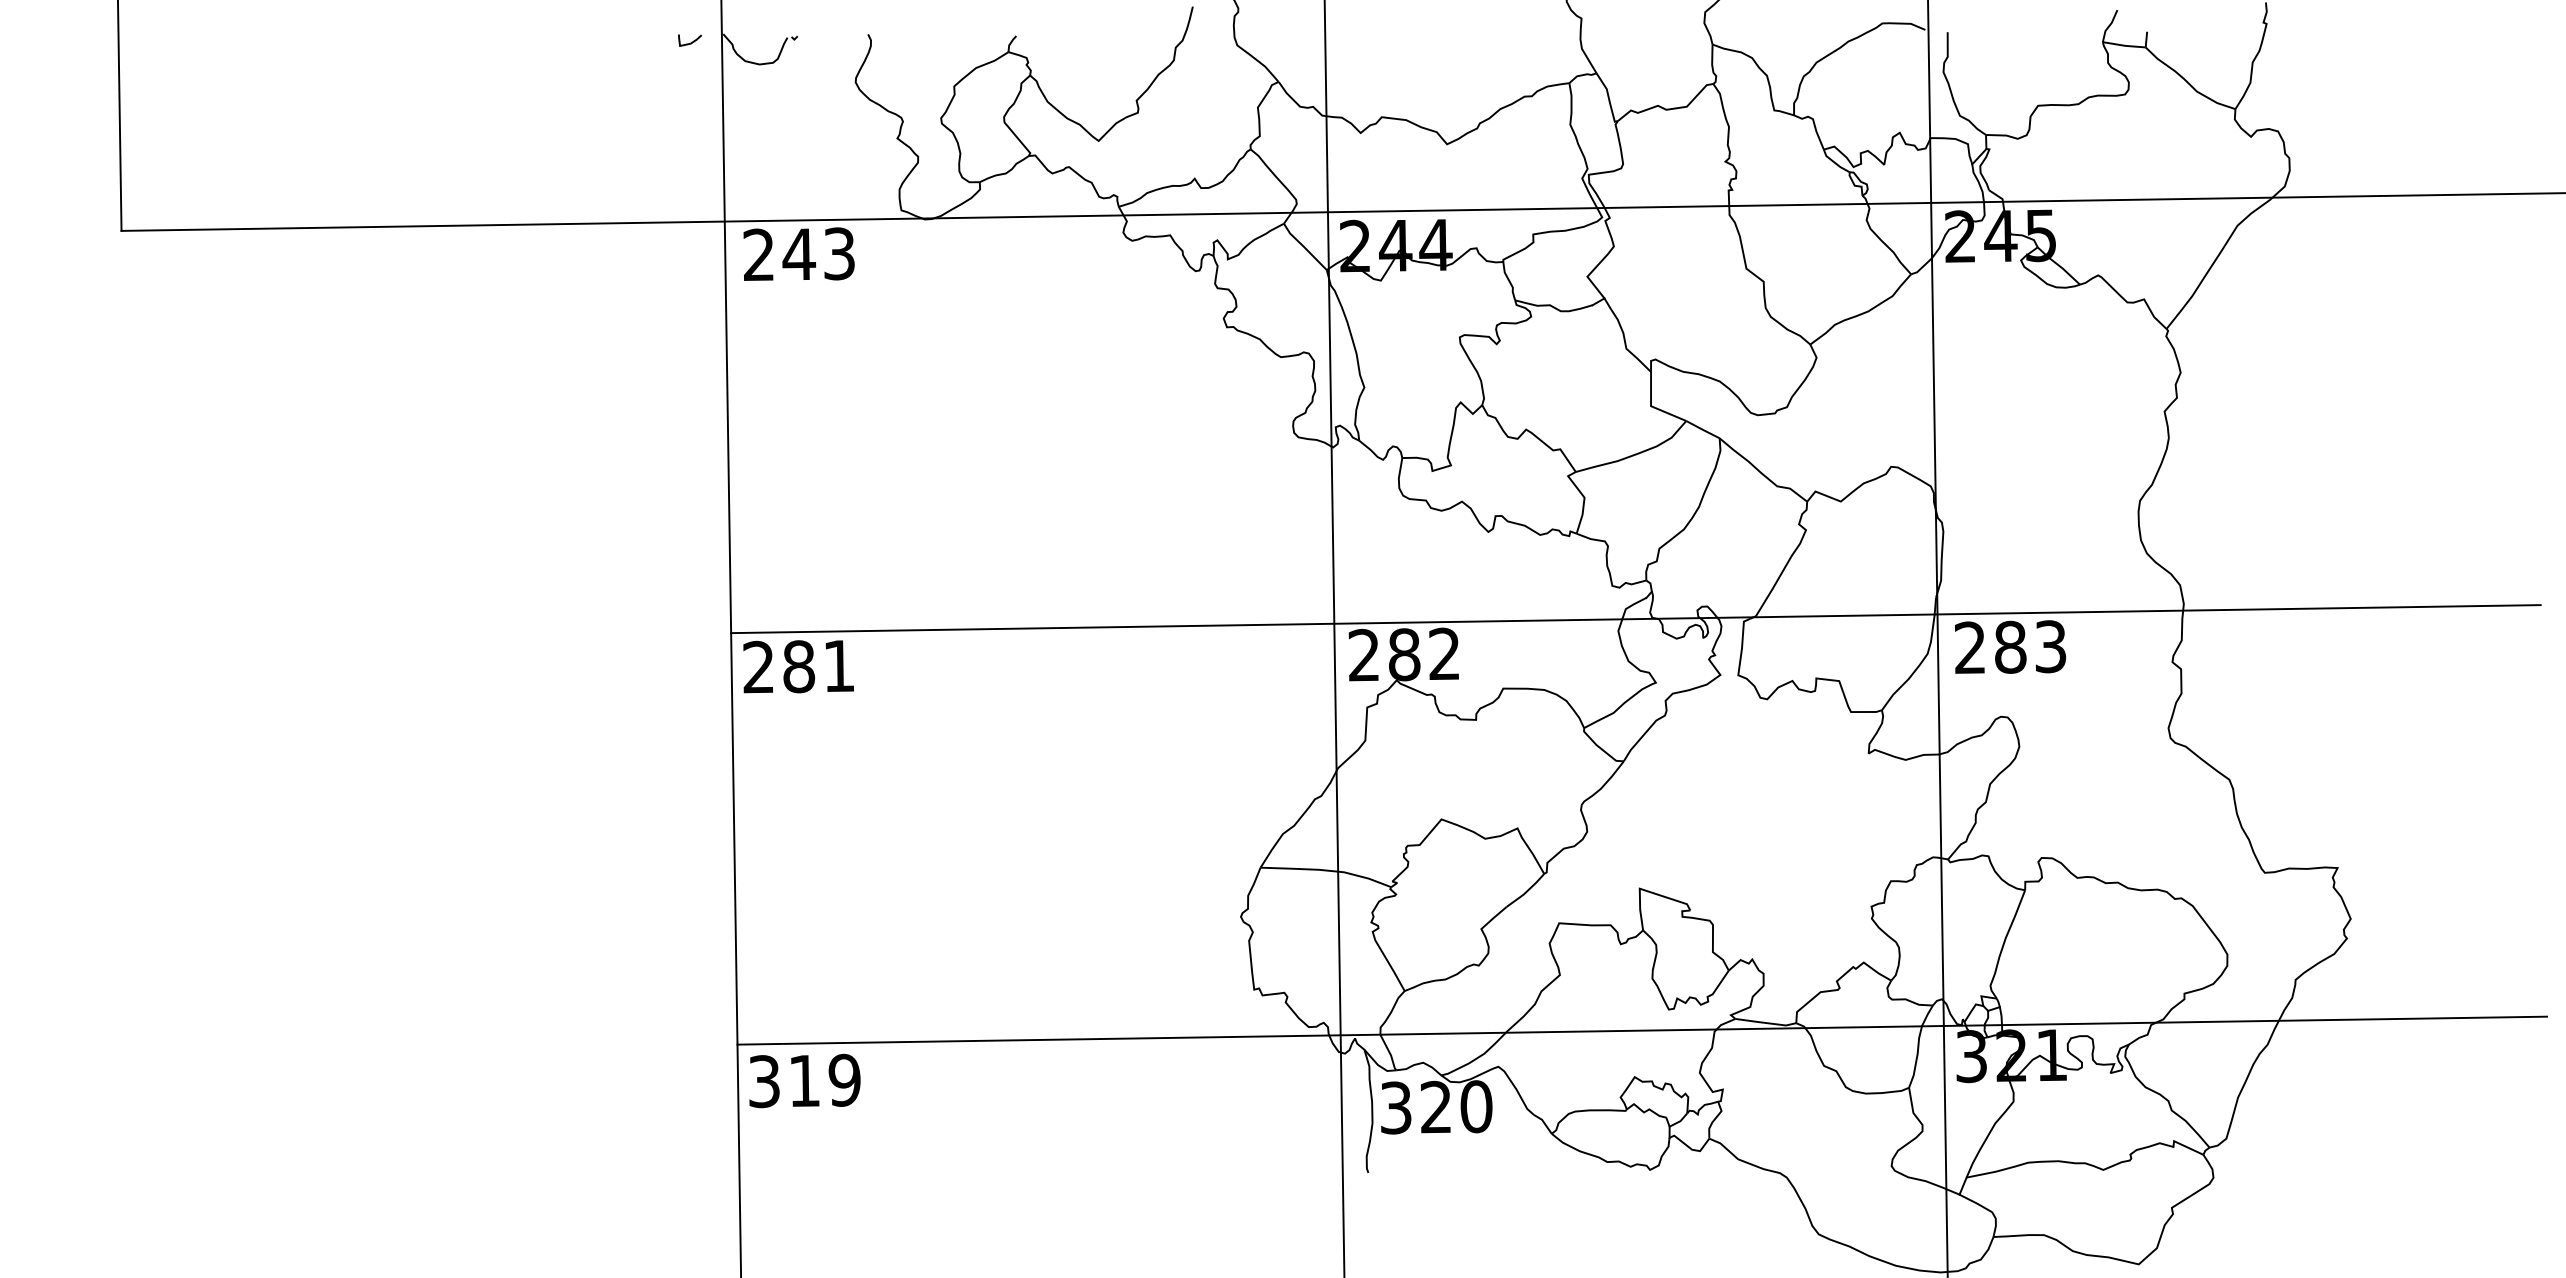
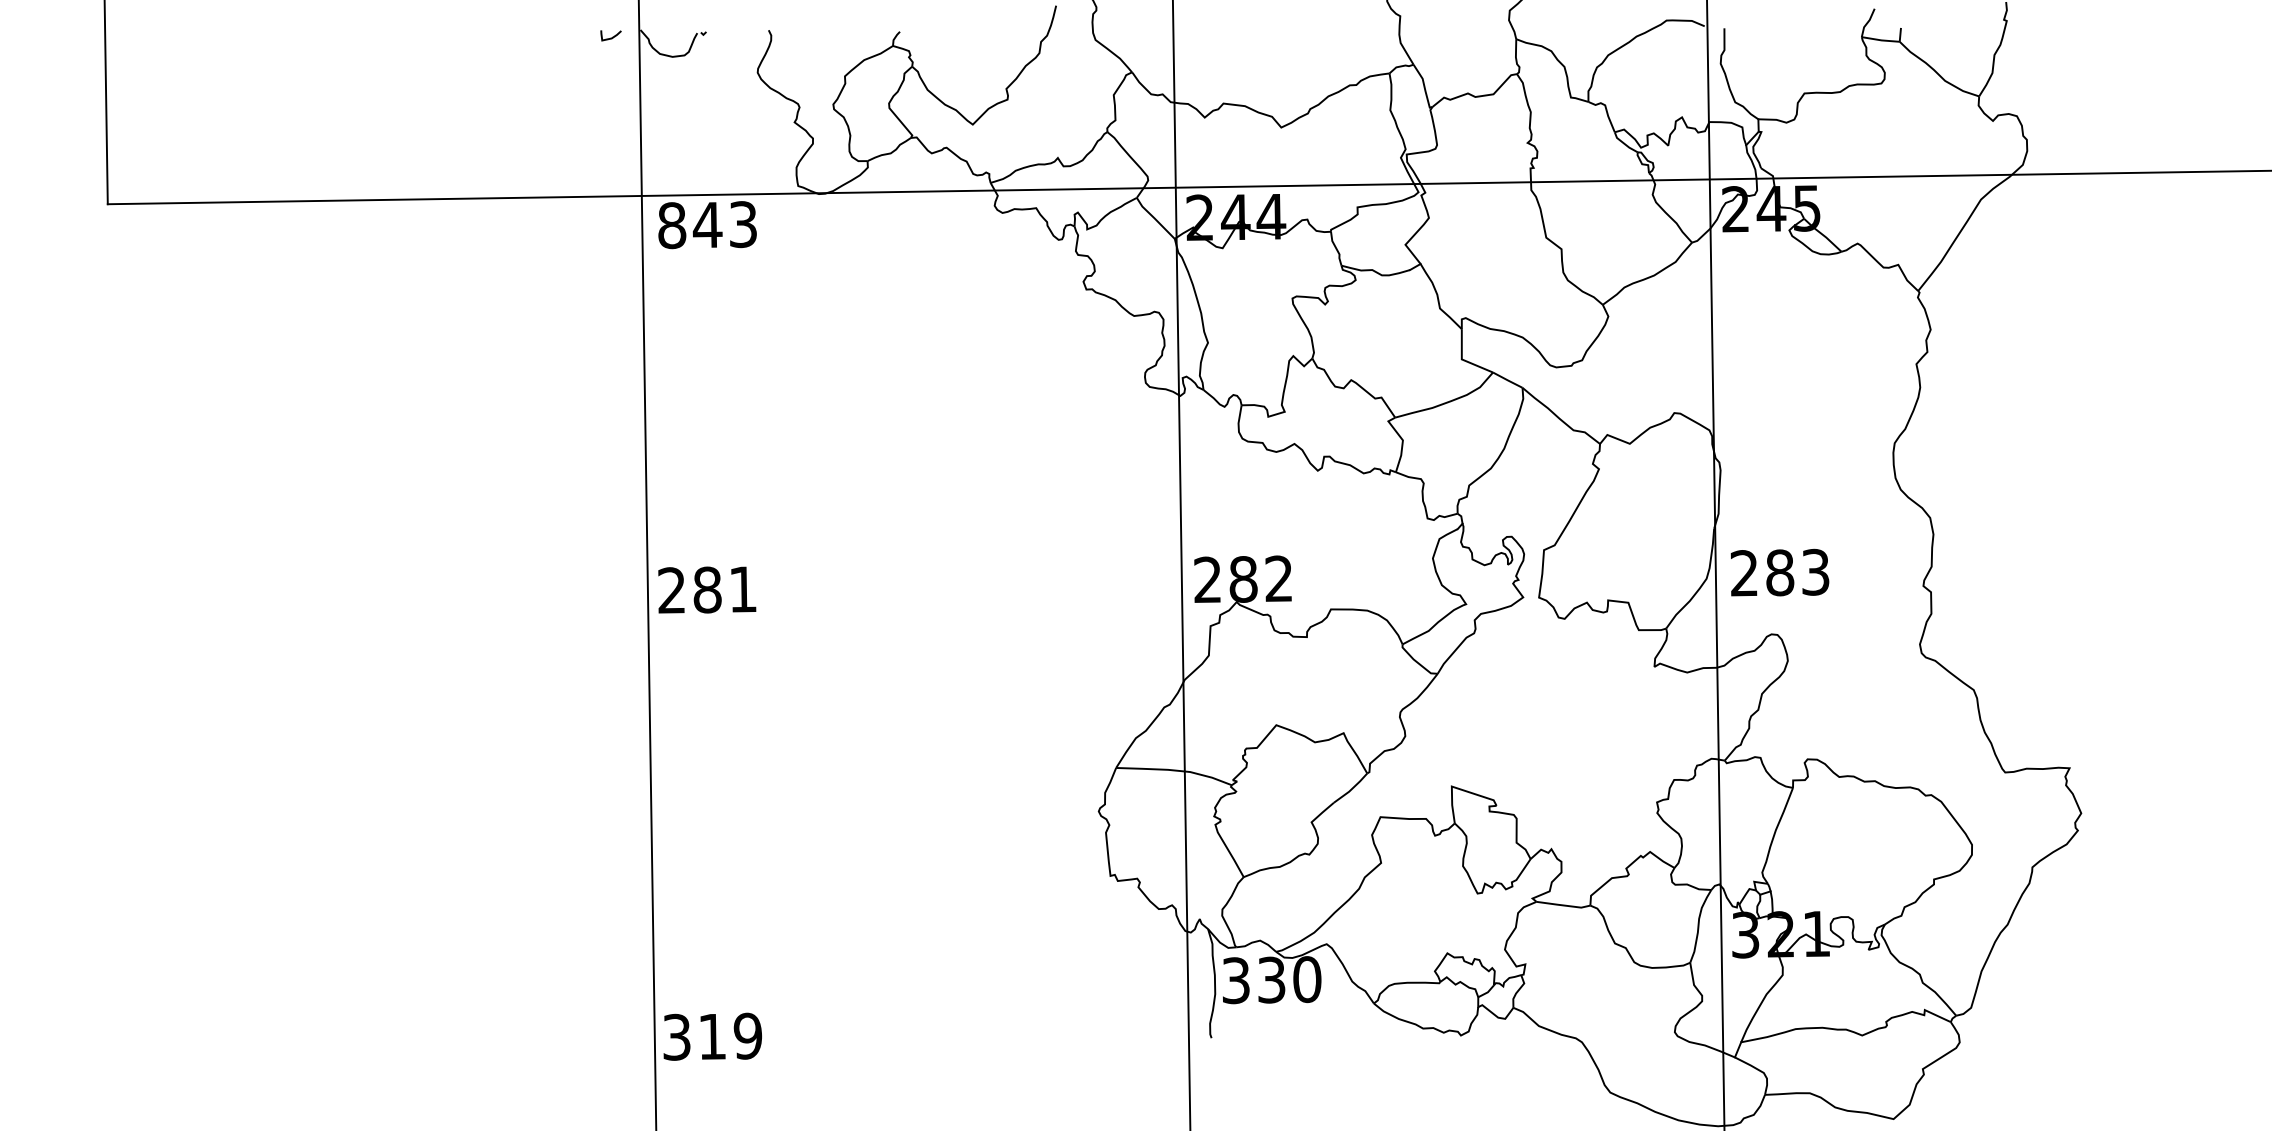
text: (759, 254) -> (672, 225), 243 -> 843
line: (1636, 618) -> (1448, 547), removed
line: (1642, 1029) -> (1454, 911), removed
text: (804, 1080) -> (712, 1036), moved
text: (1436, 1106) -> (1271, 979), 320 -> 330

